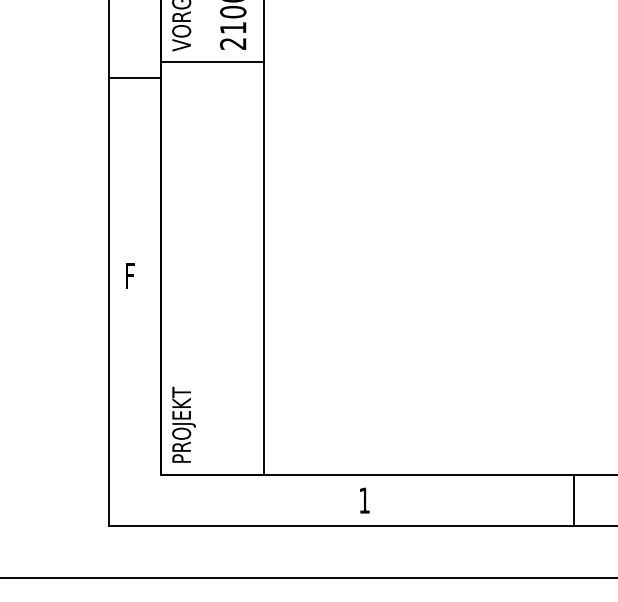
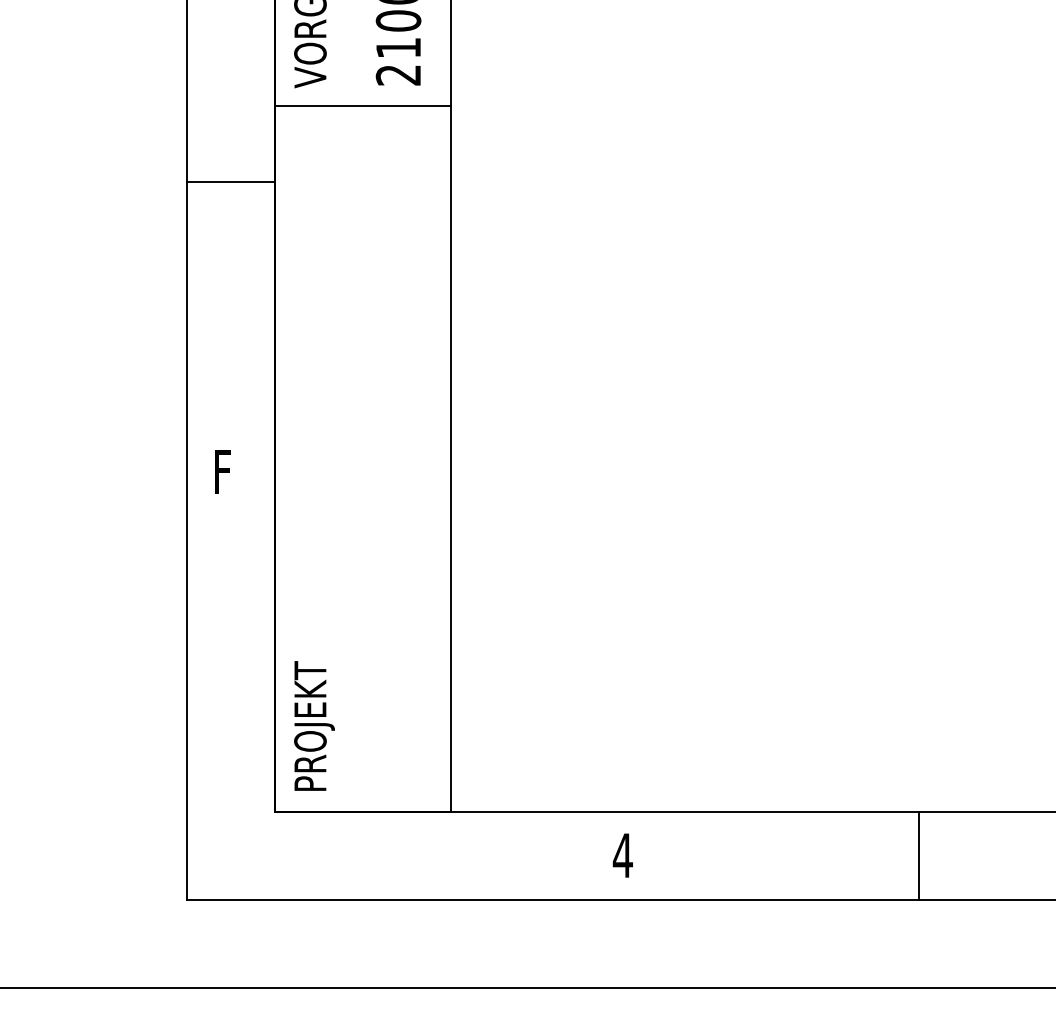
line: (135, 77) -> (231, 182), moved
text: (364, 500) -> (622, 855), 1 -> 4
line: (573, 500) -> (918, 855), moved

